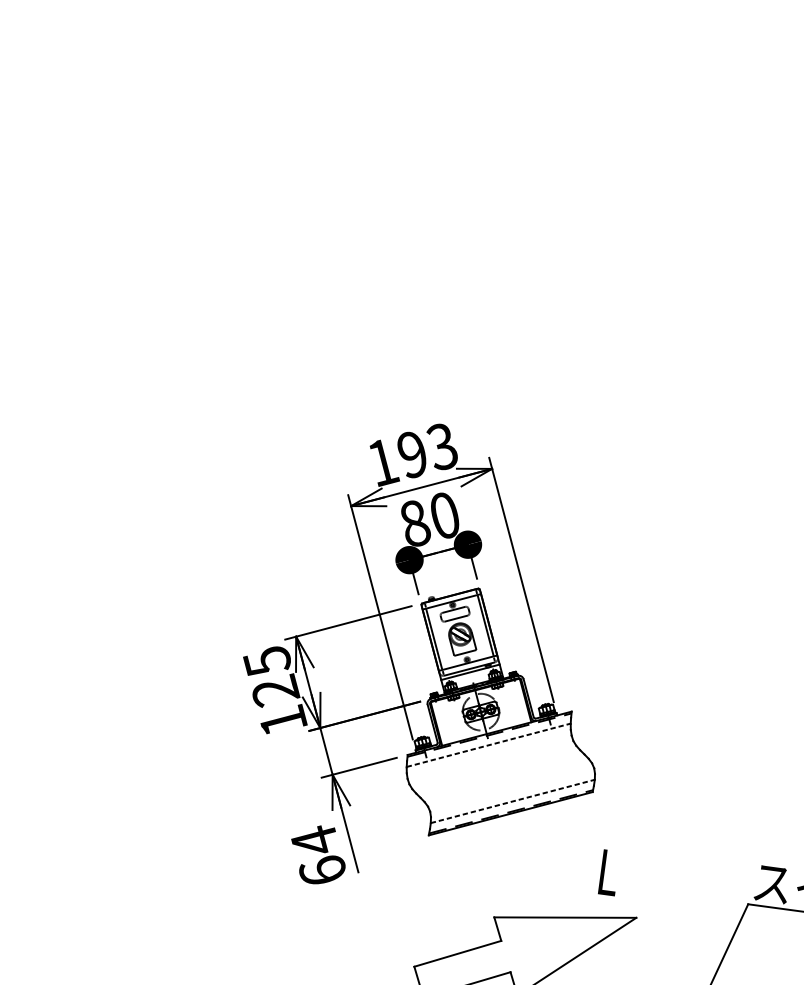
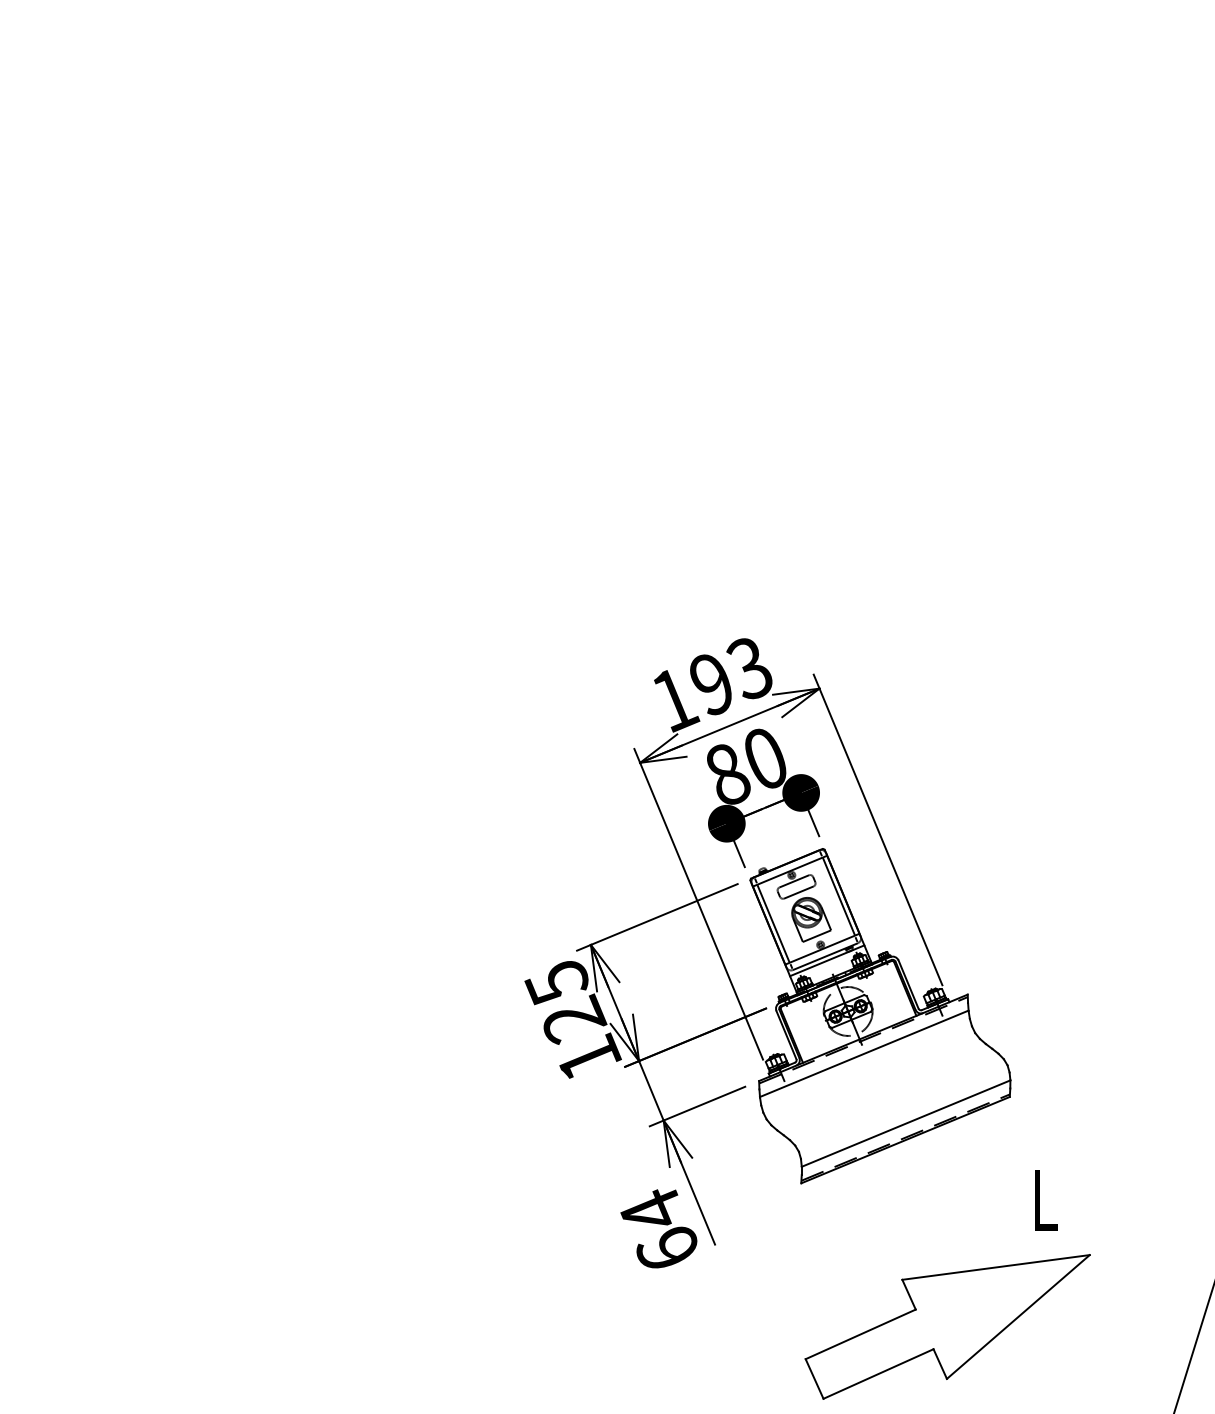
line: (488, 745) -> (864, 1053), dashed -> solid
line: (513, 801) -> (906, 1123), dashed -> solid

